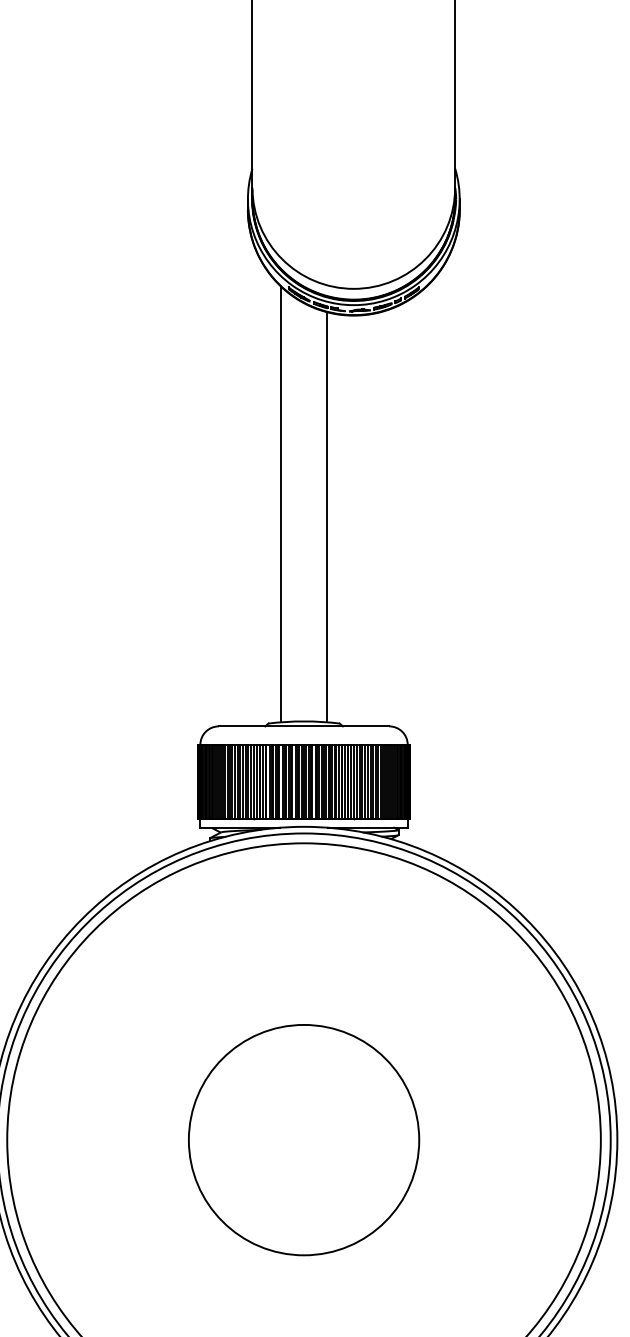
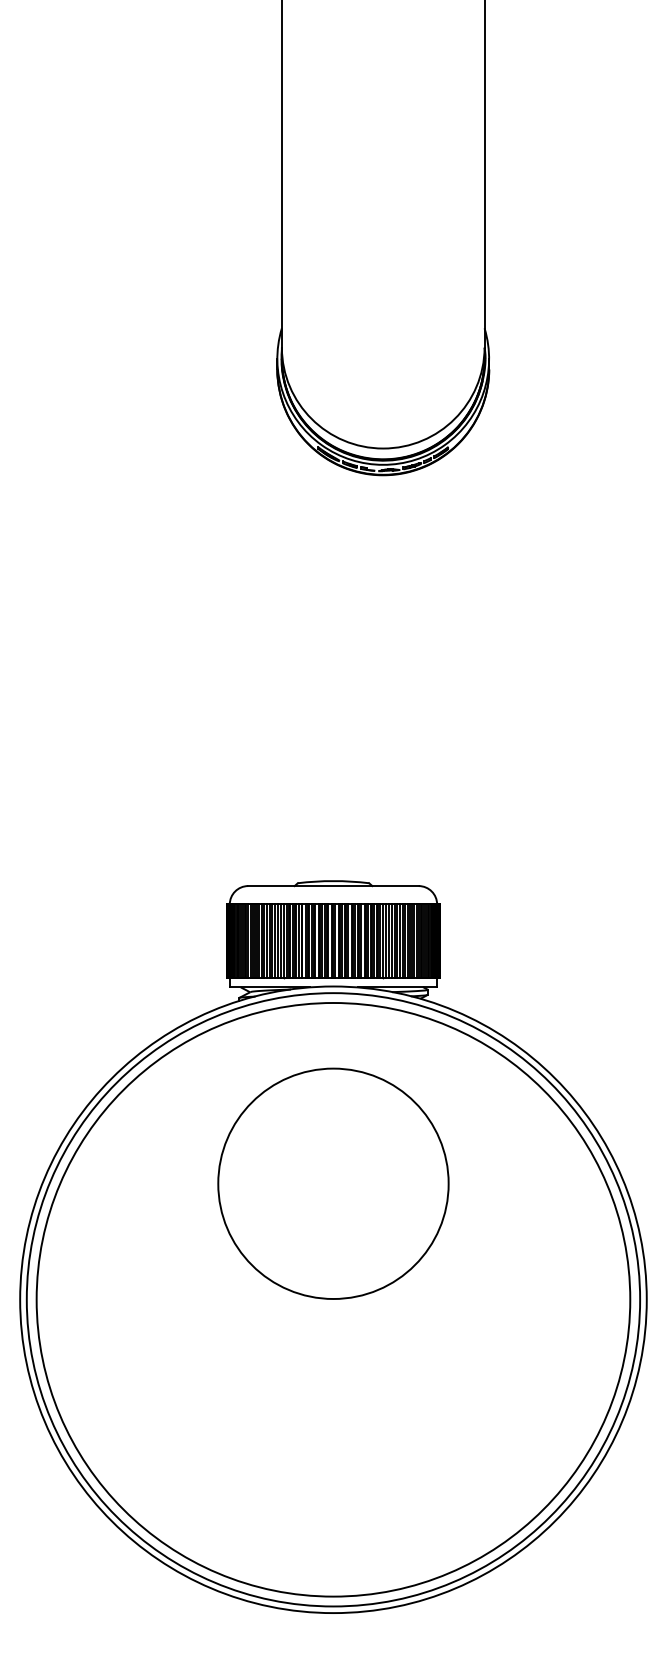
line: (281, 503) -> (310, 663), removed
line: (327, 516) -> (356, 676), removed
circle: (304, 1139) -> (333, 1183), moved

